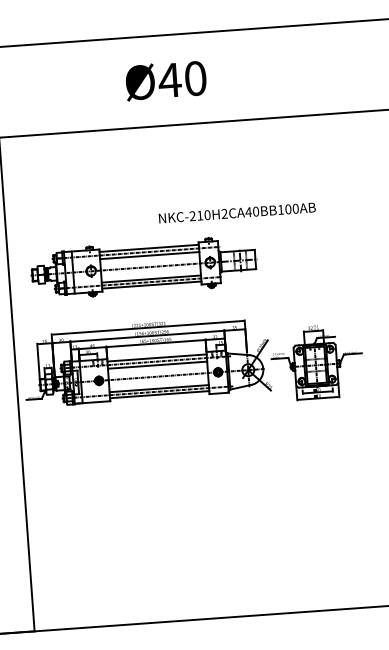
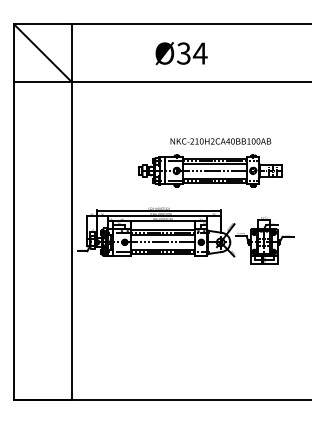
text: (181, 79) -> (191, 53), Ø40 -> Ø34
part: (142, 266) -> (209, 170), moved

